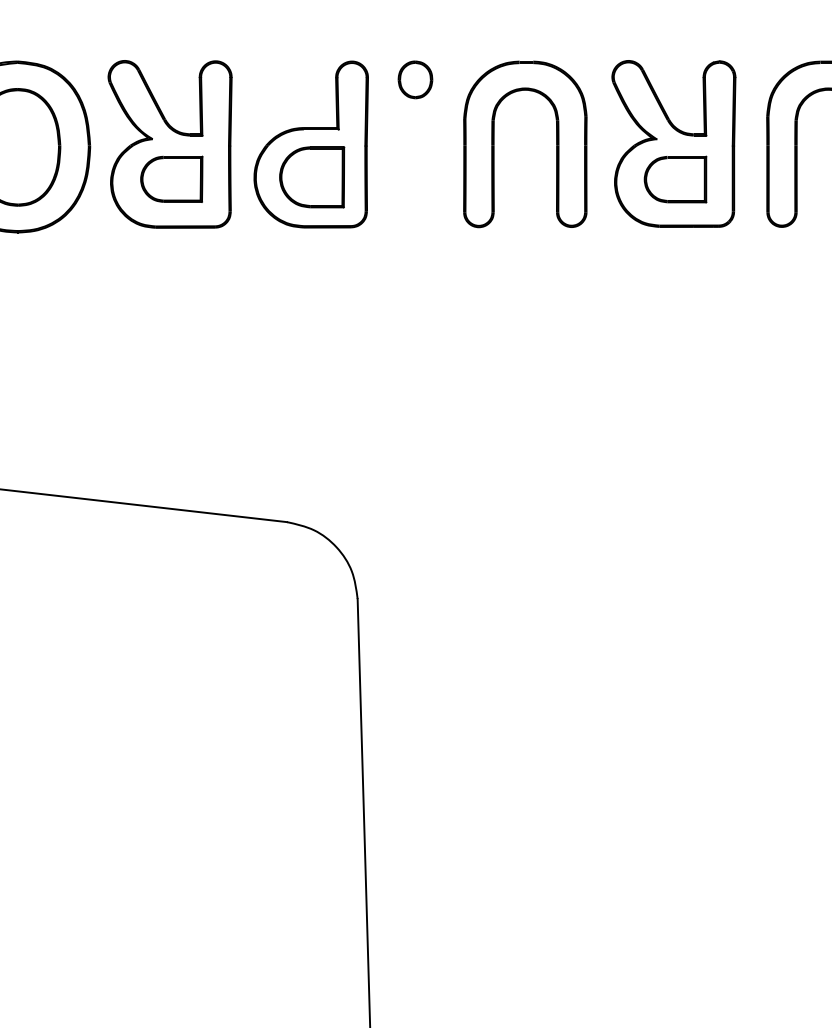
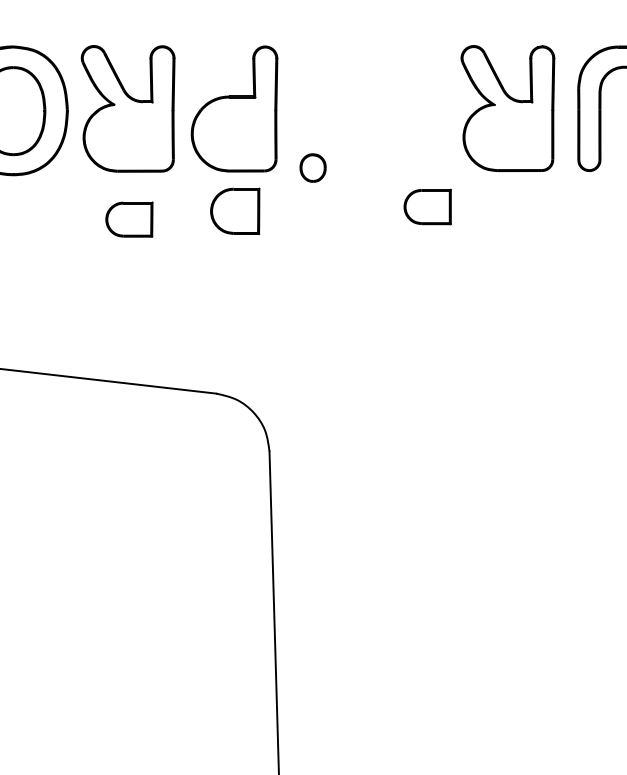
part: (415, 79) -> (313, 167), moved
part: (494, 144) -> (372, 108), removed
part: (312, 177) -> (235, 211), moved
part: (171, 178) -> (129, 219), moved
part: (675, 179) -> (427, 206), moved

